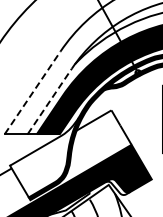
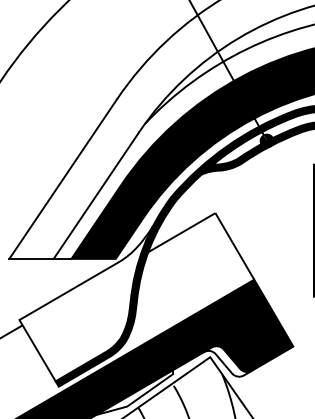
line: (32, 92) -> (62, 178), dashed -> solid
line: (50, 100) -> (97, 194), dashed -> solid

